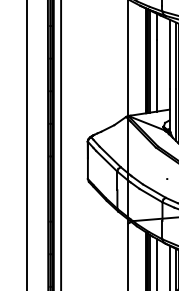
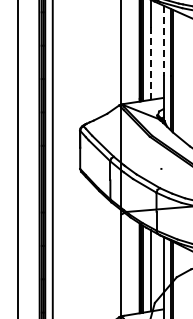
line: (169, 54) -> (163, 41), solid -> dashed
line: (156, 76) -> (150, 63), solid -> dashed

